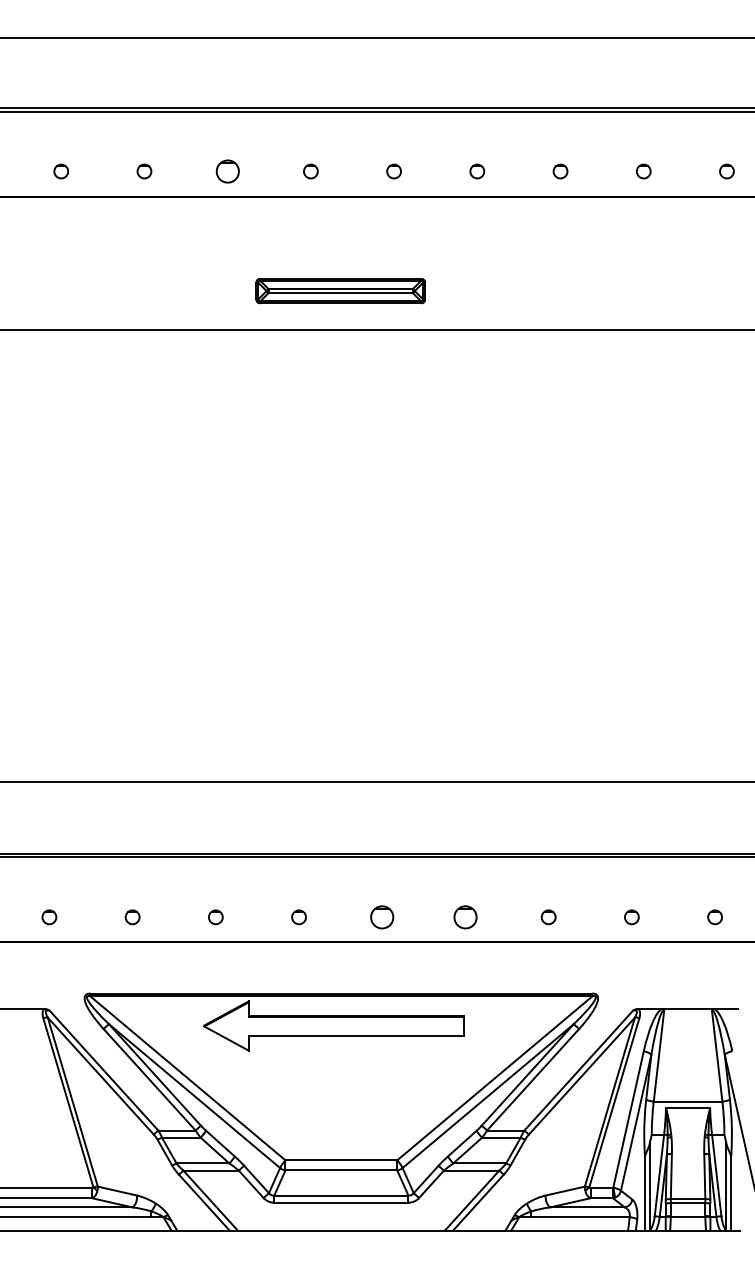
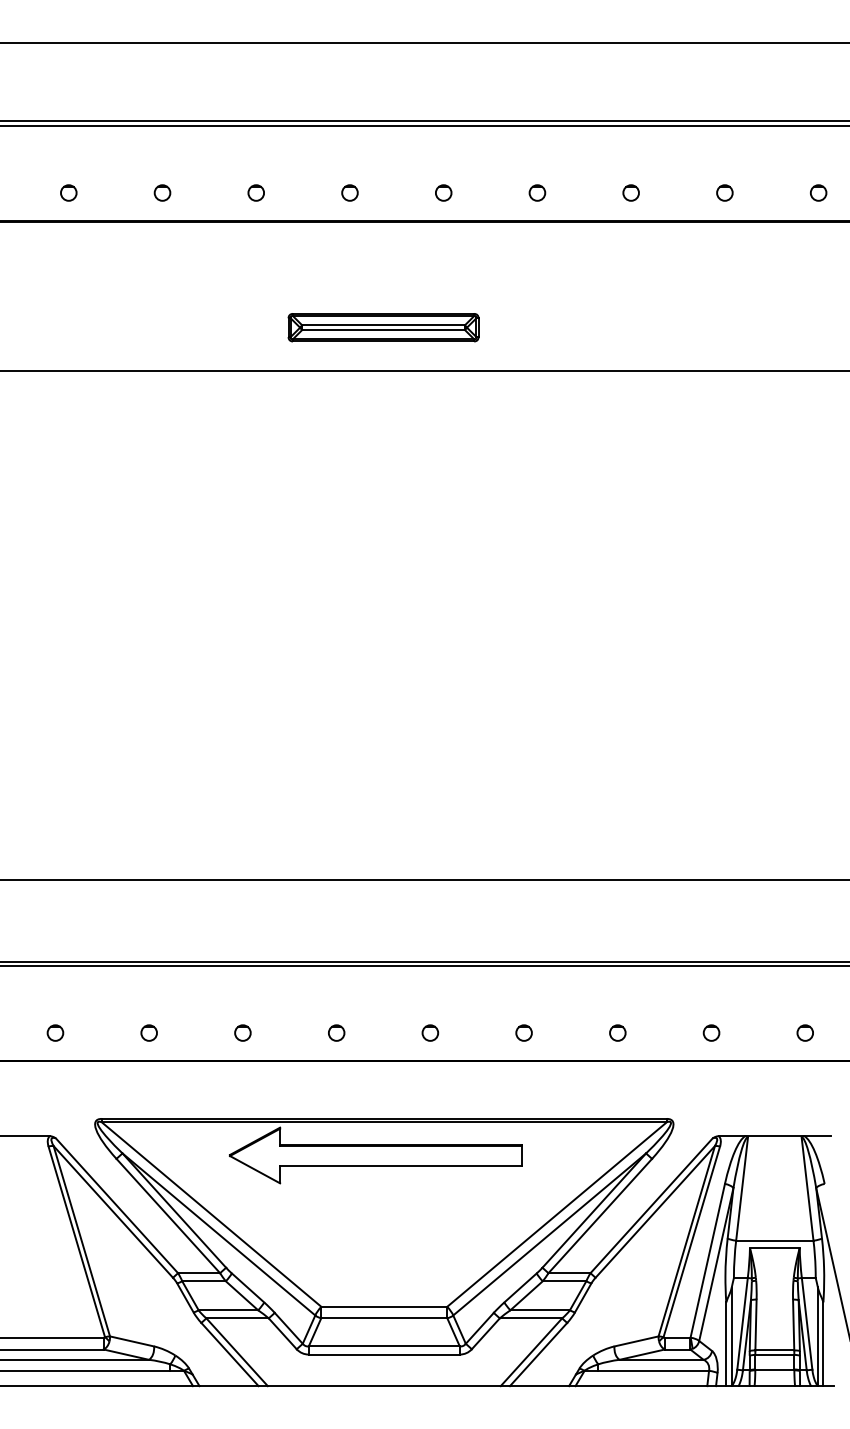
circle: (227, 171) -> (255, 192), size x0.62
part: (382, 916) -> (430, 1032), size x0.62
circle: (464, 916) -> (523, 1032), size x0.62

